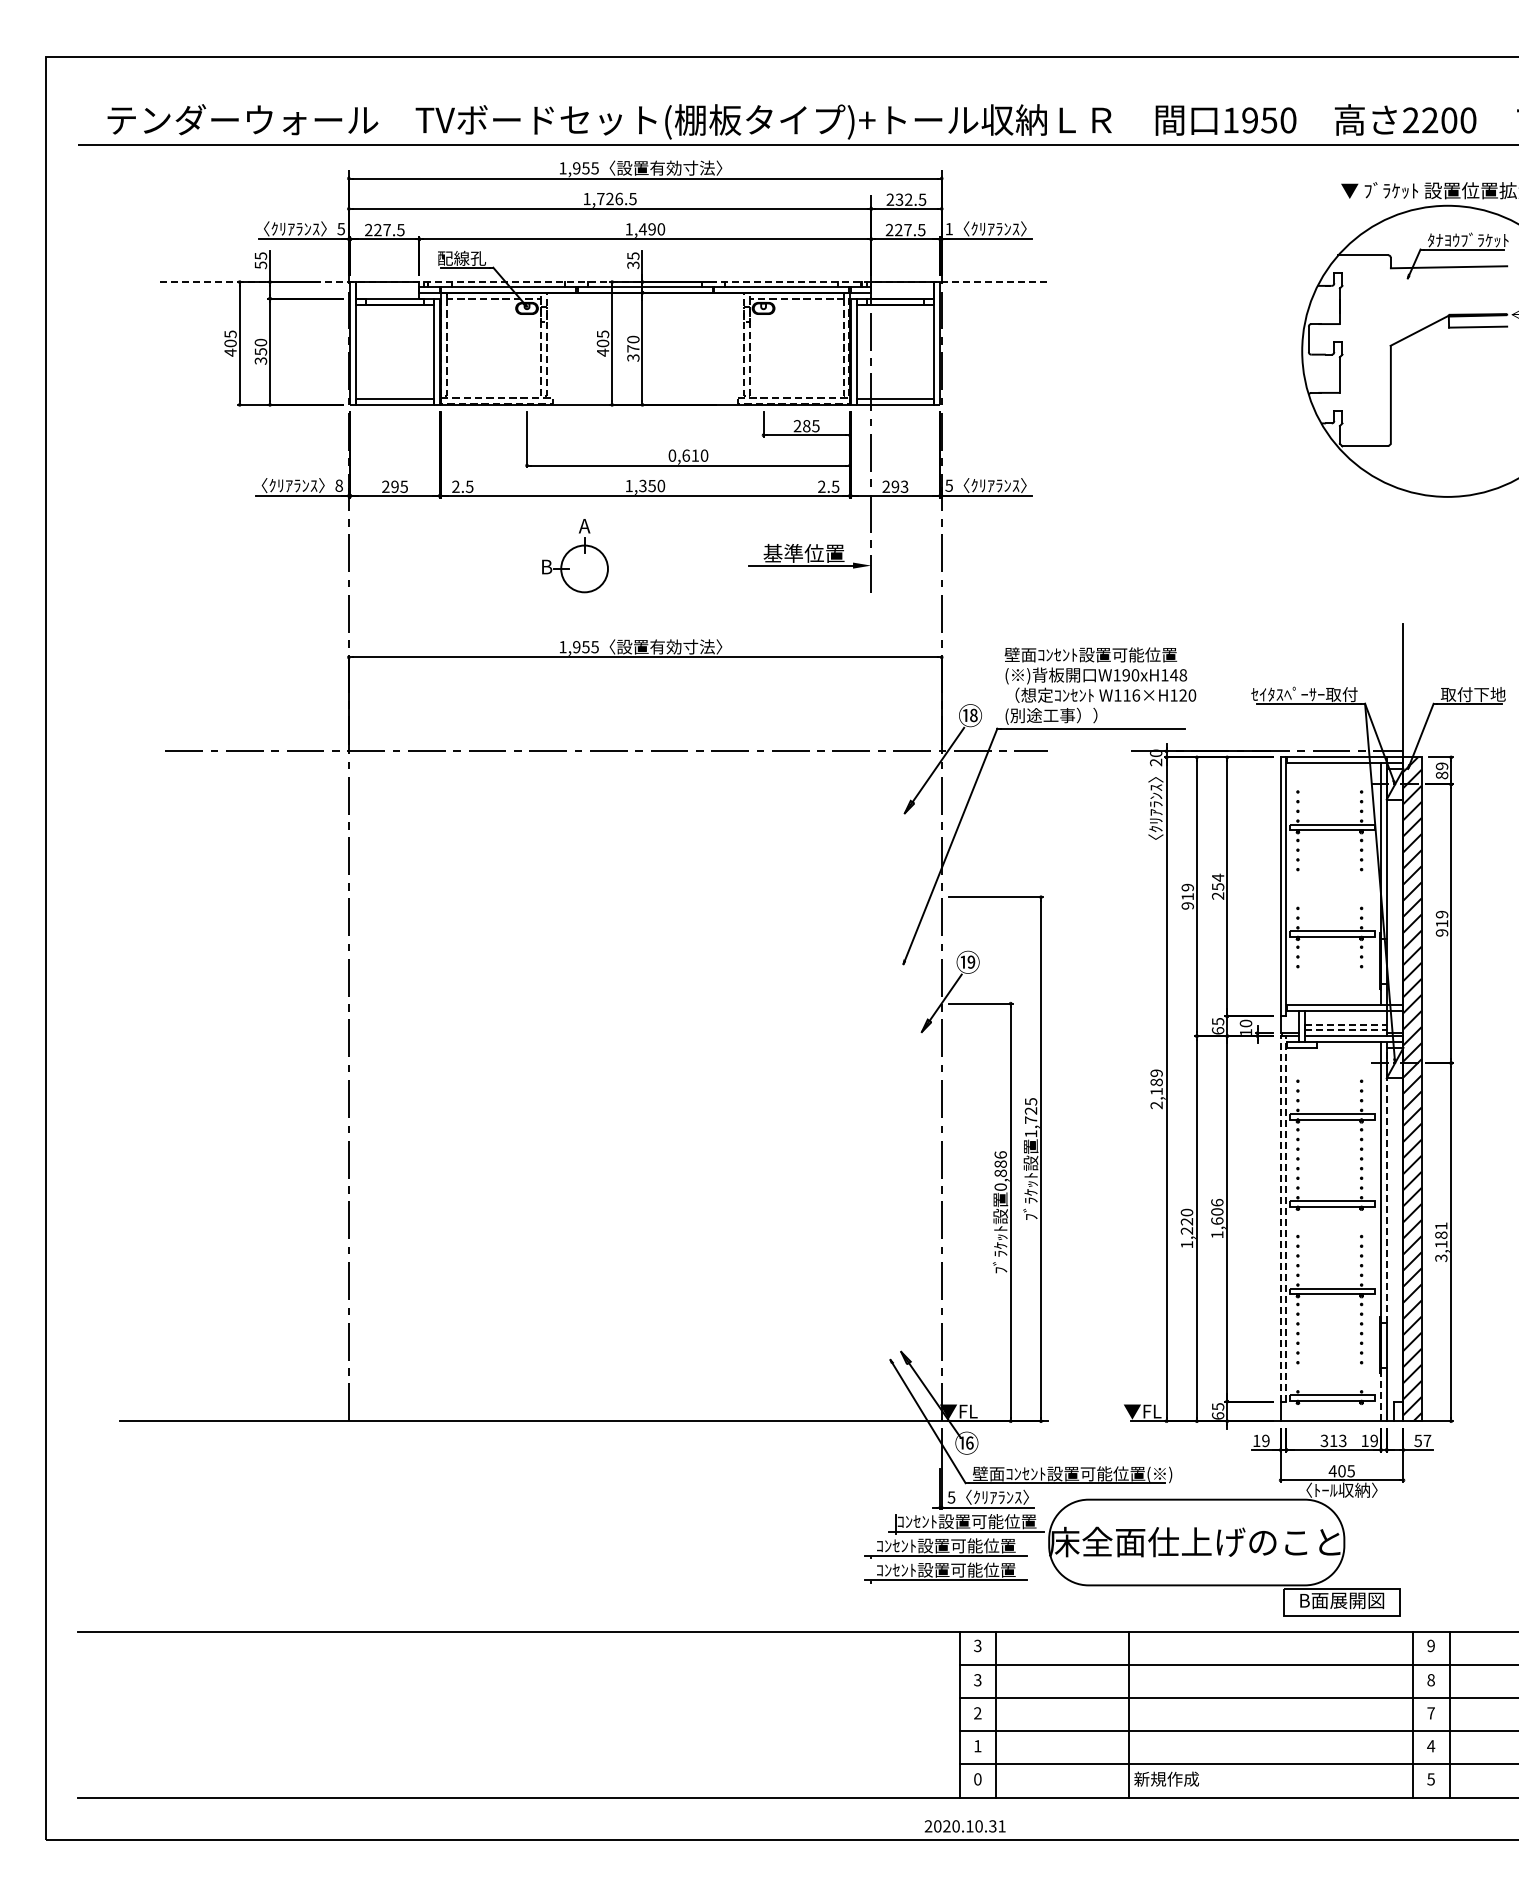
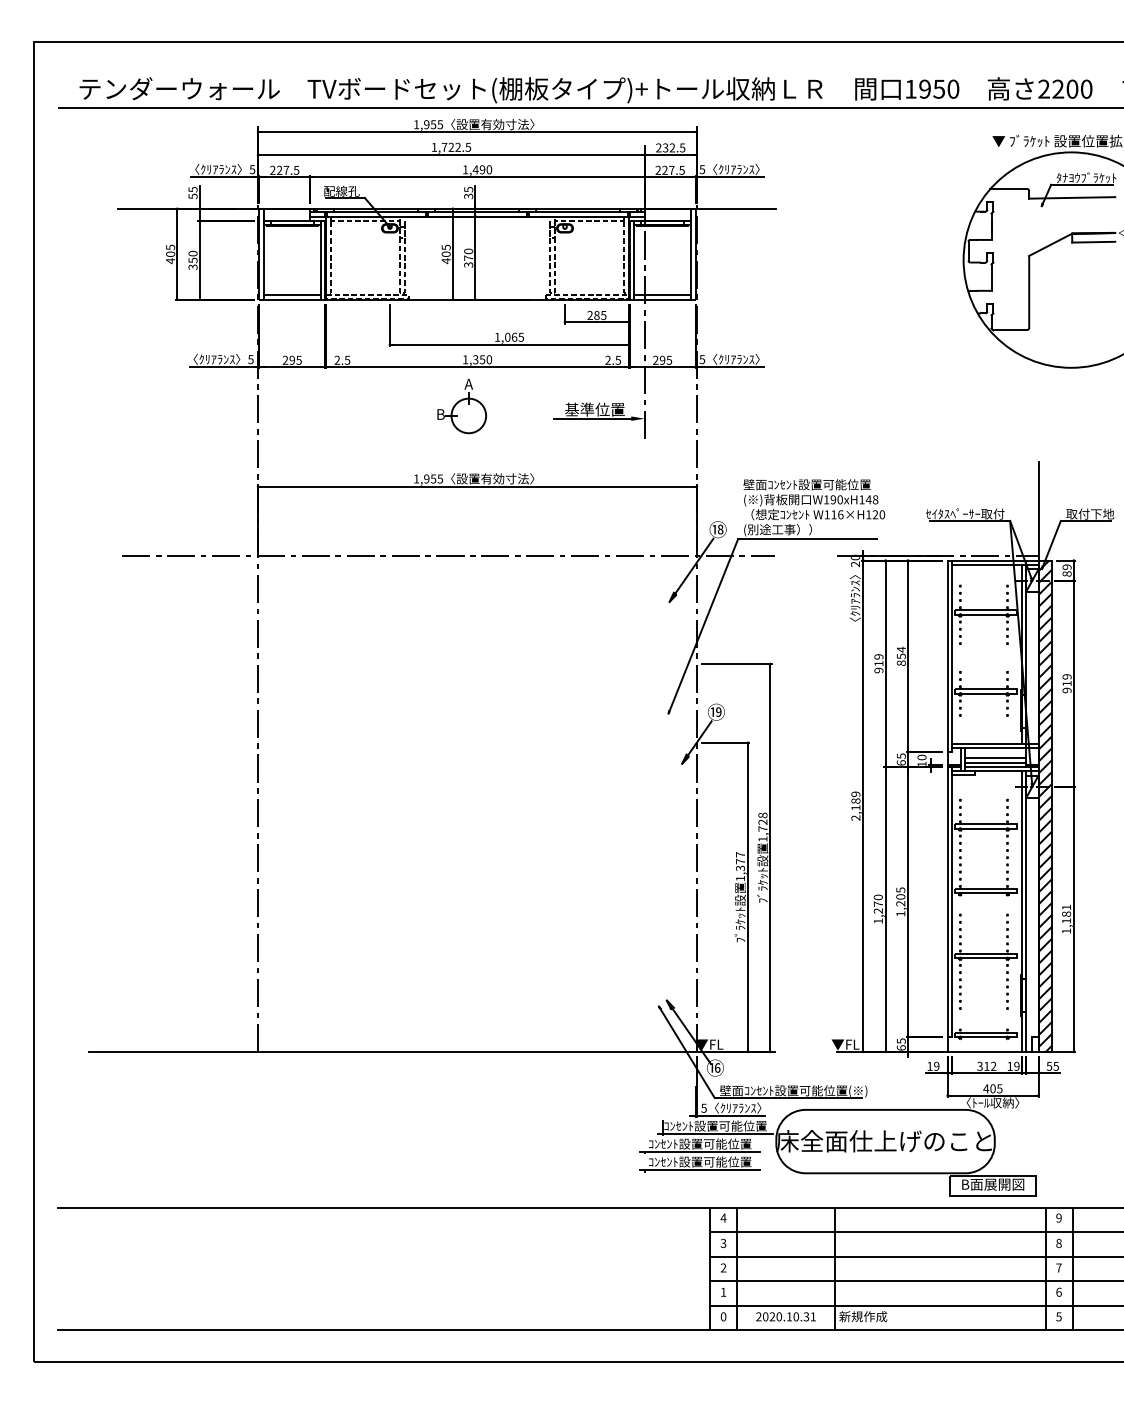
text: (619, 198) -> (458, 147), 1,726.5 -> 1,722.5
text: (948, 229) -> (701, 169), 1 -> 5
line: (604, 282) -> (447, 209), dashed -> solid
text: (688, 455) -> (509, 337), 0,610 -> 1,065
text: (338, 485) -> (250, 359), 8 -> 5
text: (904, 486) -> (669, 360), 293 -> 295
part: (575, 556) -> (462, 406), moved
text: (1218, 895) -> (901, 662), 254 -> 854
line: (1346, 1024) -> (996, 758), dashed -> solid
line: (1346, 1030) -> (996, 762), dashed -> solid
text: (1030, 1101) -> (762, 815), 1,725 -> 1,728
text: (1000, 1170) -> (740, 866), 0,886 -> 1,377
line: (1386, 1182) -> (1025, 875), dashed -> solid
text: (1217, 1211) -> (900, 896), 1,606 -> 1,205
line: (1280, 1218) -> (947, 901), dashed -> solid
line: (1286, 1218) -> (951, 901), dashed -> solid
text: (1186, 1221) -> (877, 904), 1,220 -> 1,270
text: (1441, 1258) -> (1066, 931), 3,181 -> 1,181
line: (1381, 1394) -> (1022, 1032), dashed -> solid
text: (1427, 1440) -> (1056, 1066), 57 -> 55
text: (1342, 1441) -> (993, 1066), 313 -> 312
text: (977, 1645) -> (723, 1217), 3 -> 4
text: (1431, 1746) -> (1059, 1292), 4 -> 6
text: (964, 1826) -> (785, 1316), moved

